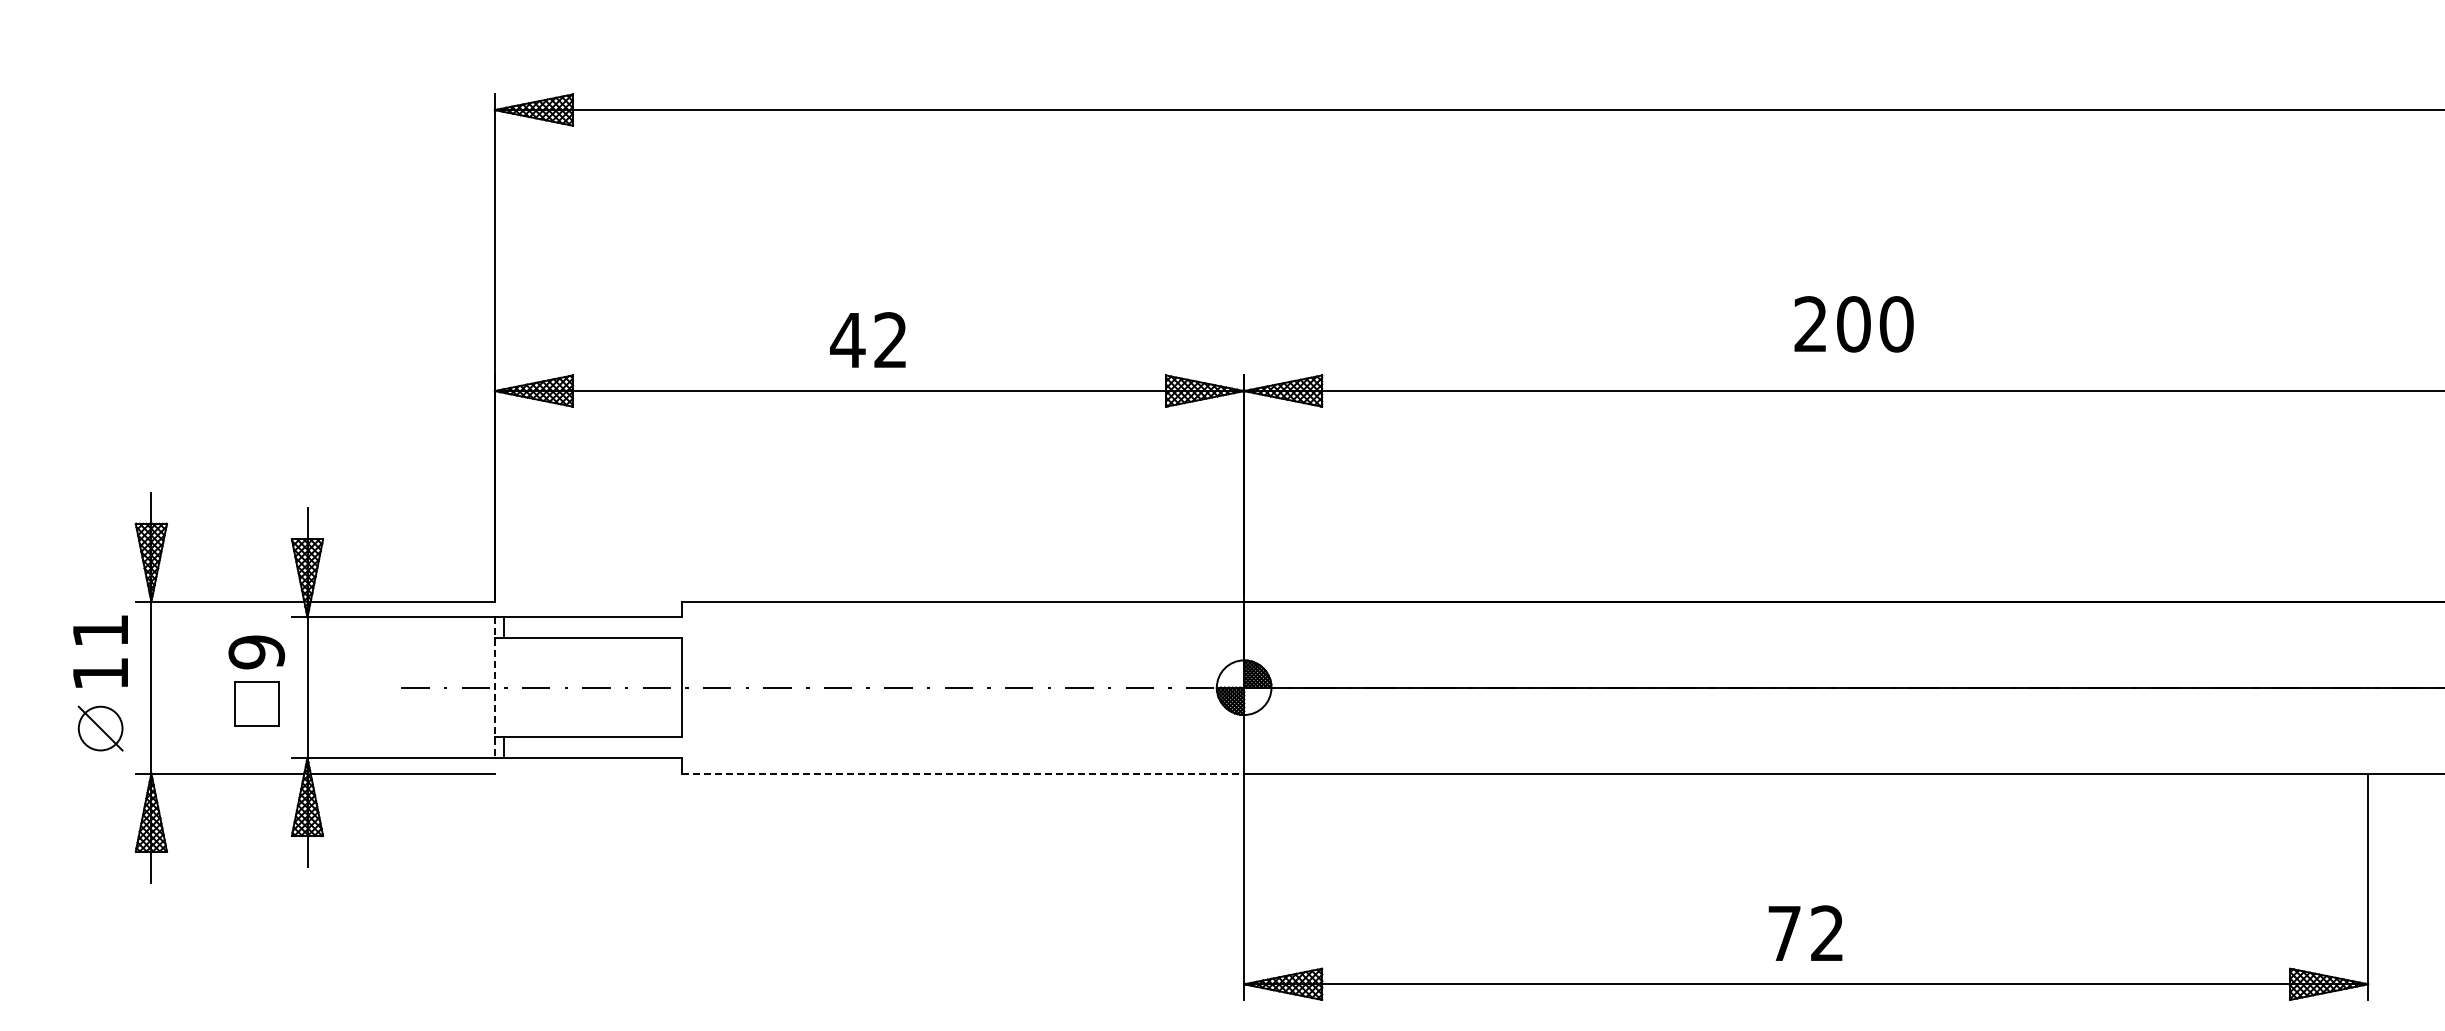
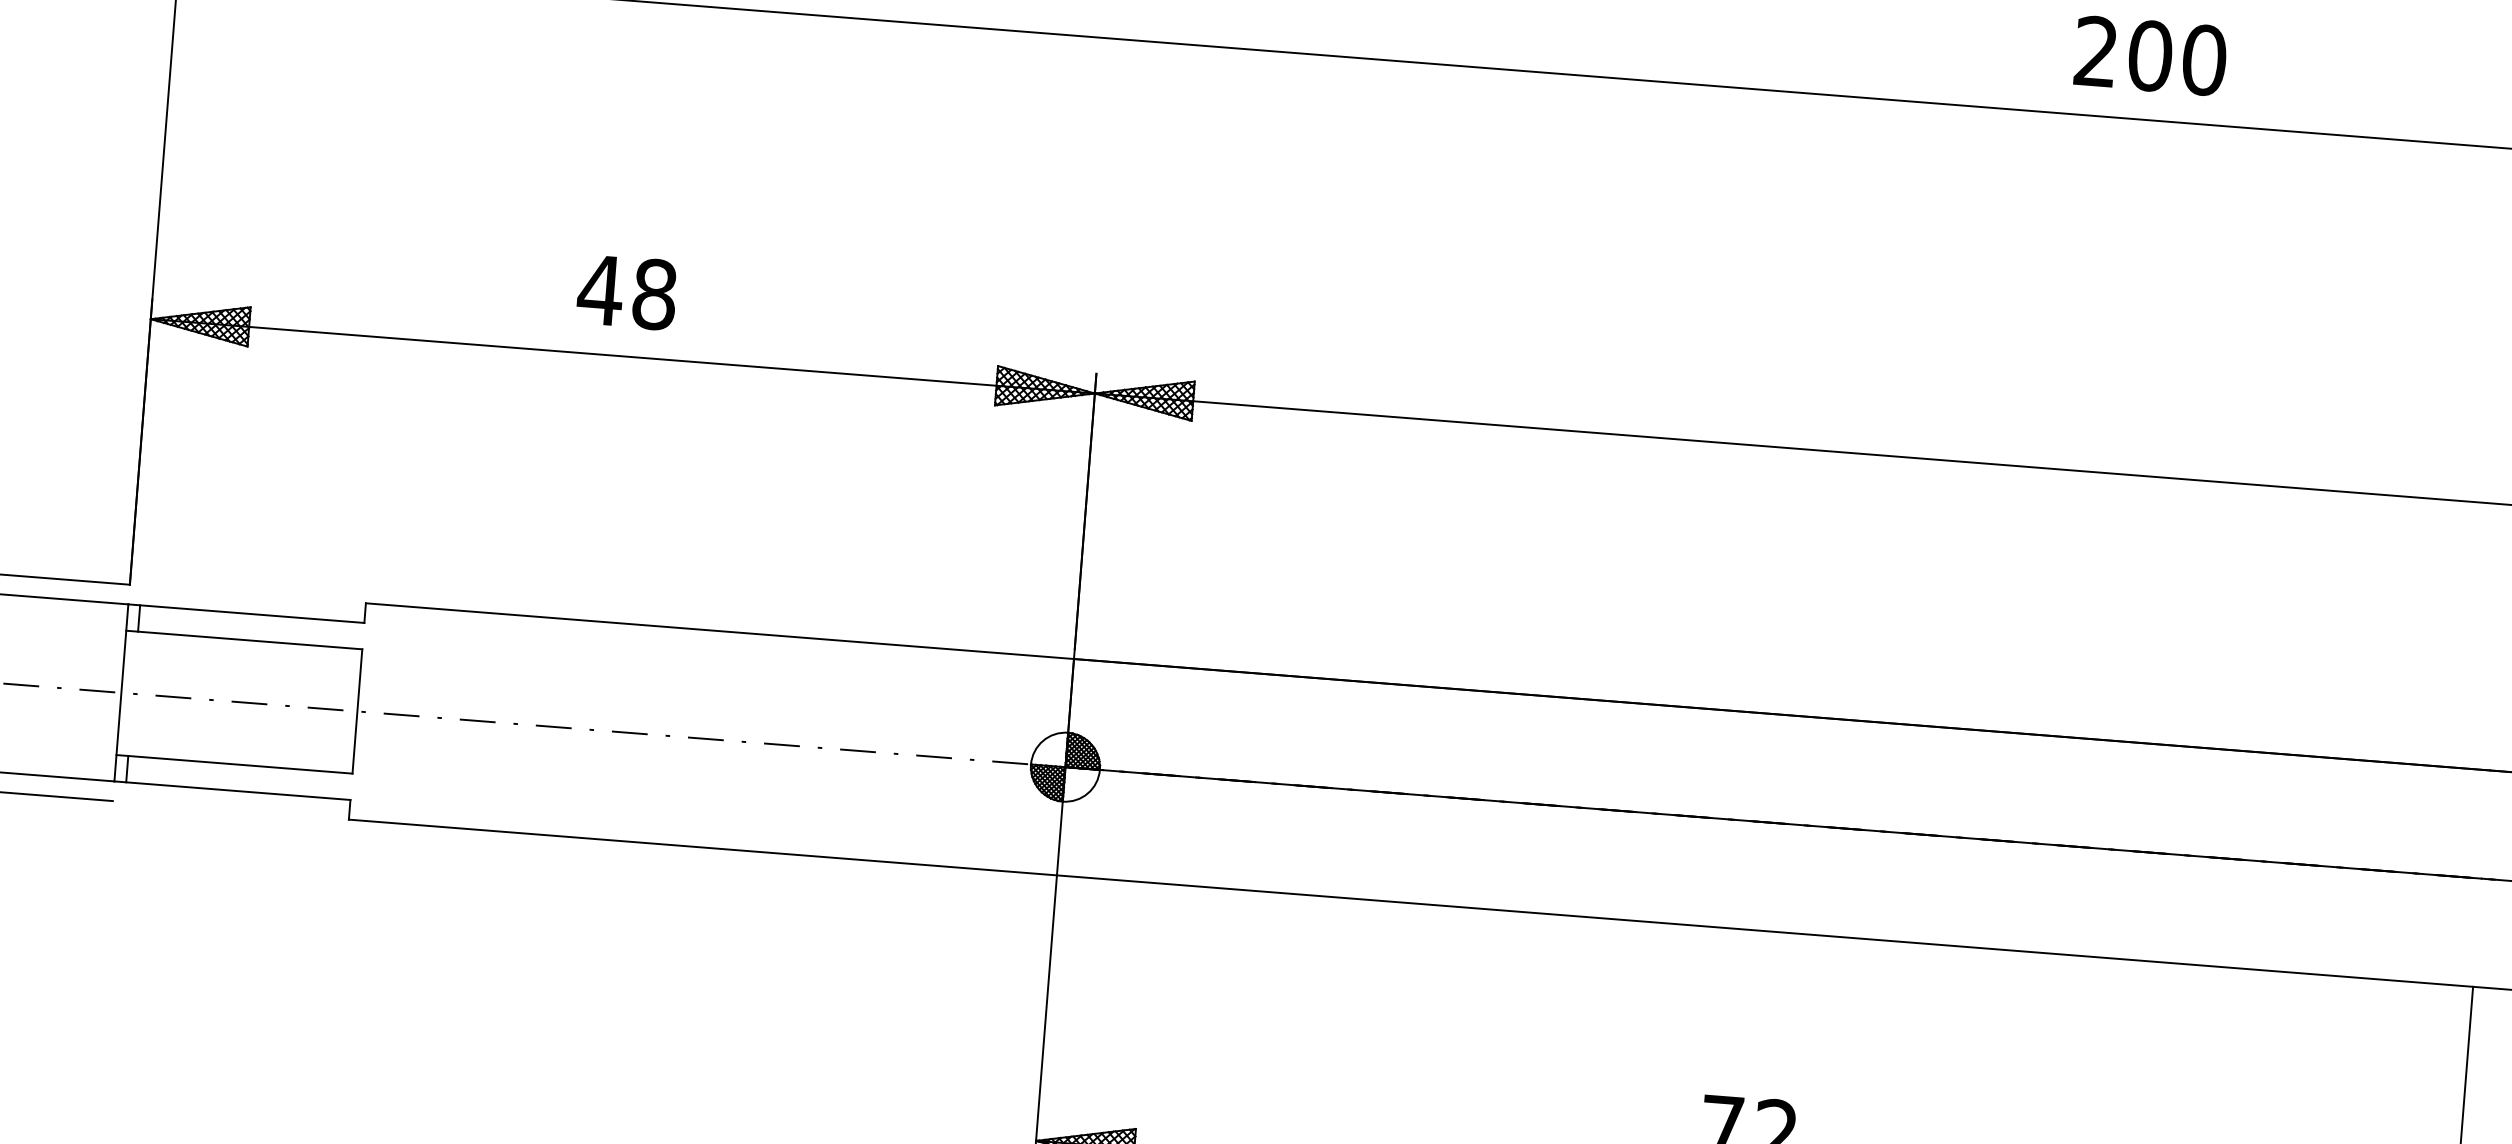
text: (1853, 324) -> (2149, 56), moved
text: (890, 340) -> (654, 294), 42 -> 48
line: (494, 688) -> (120, 693), dashed -> solid
line: (963, 773) -> (703, 847), dashed -> solid

